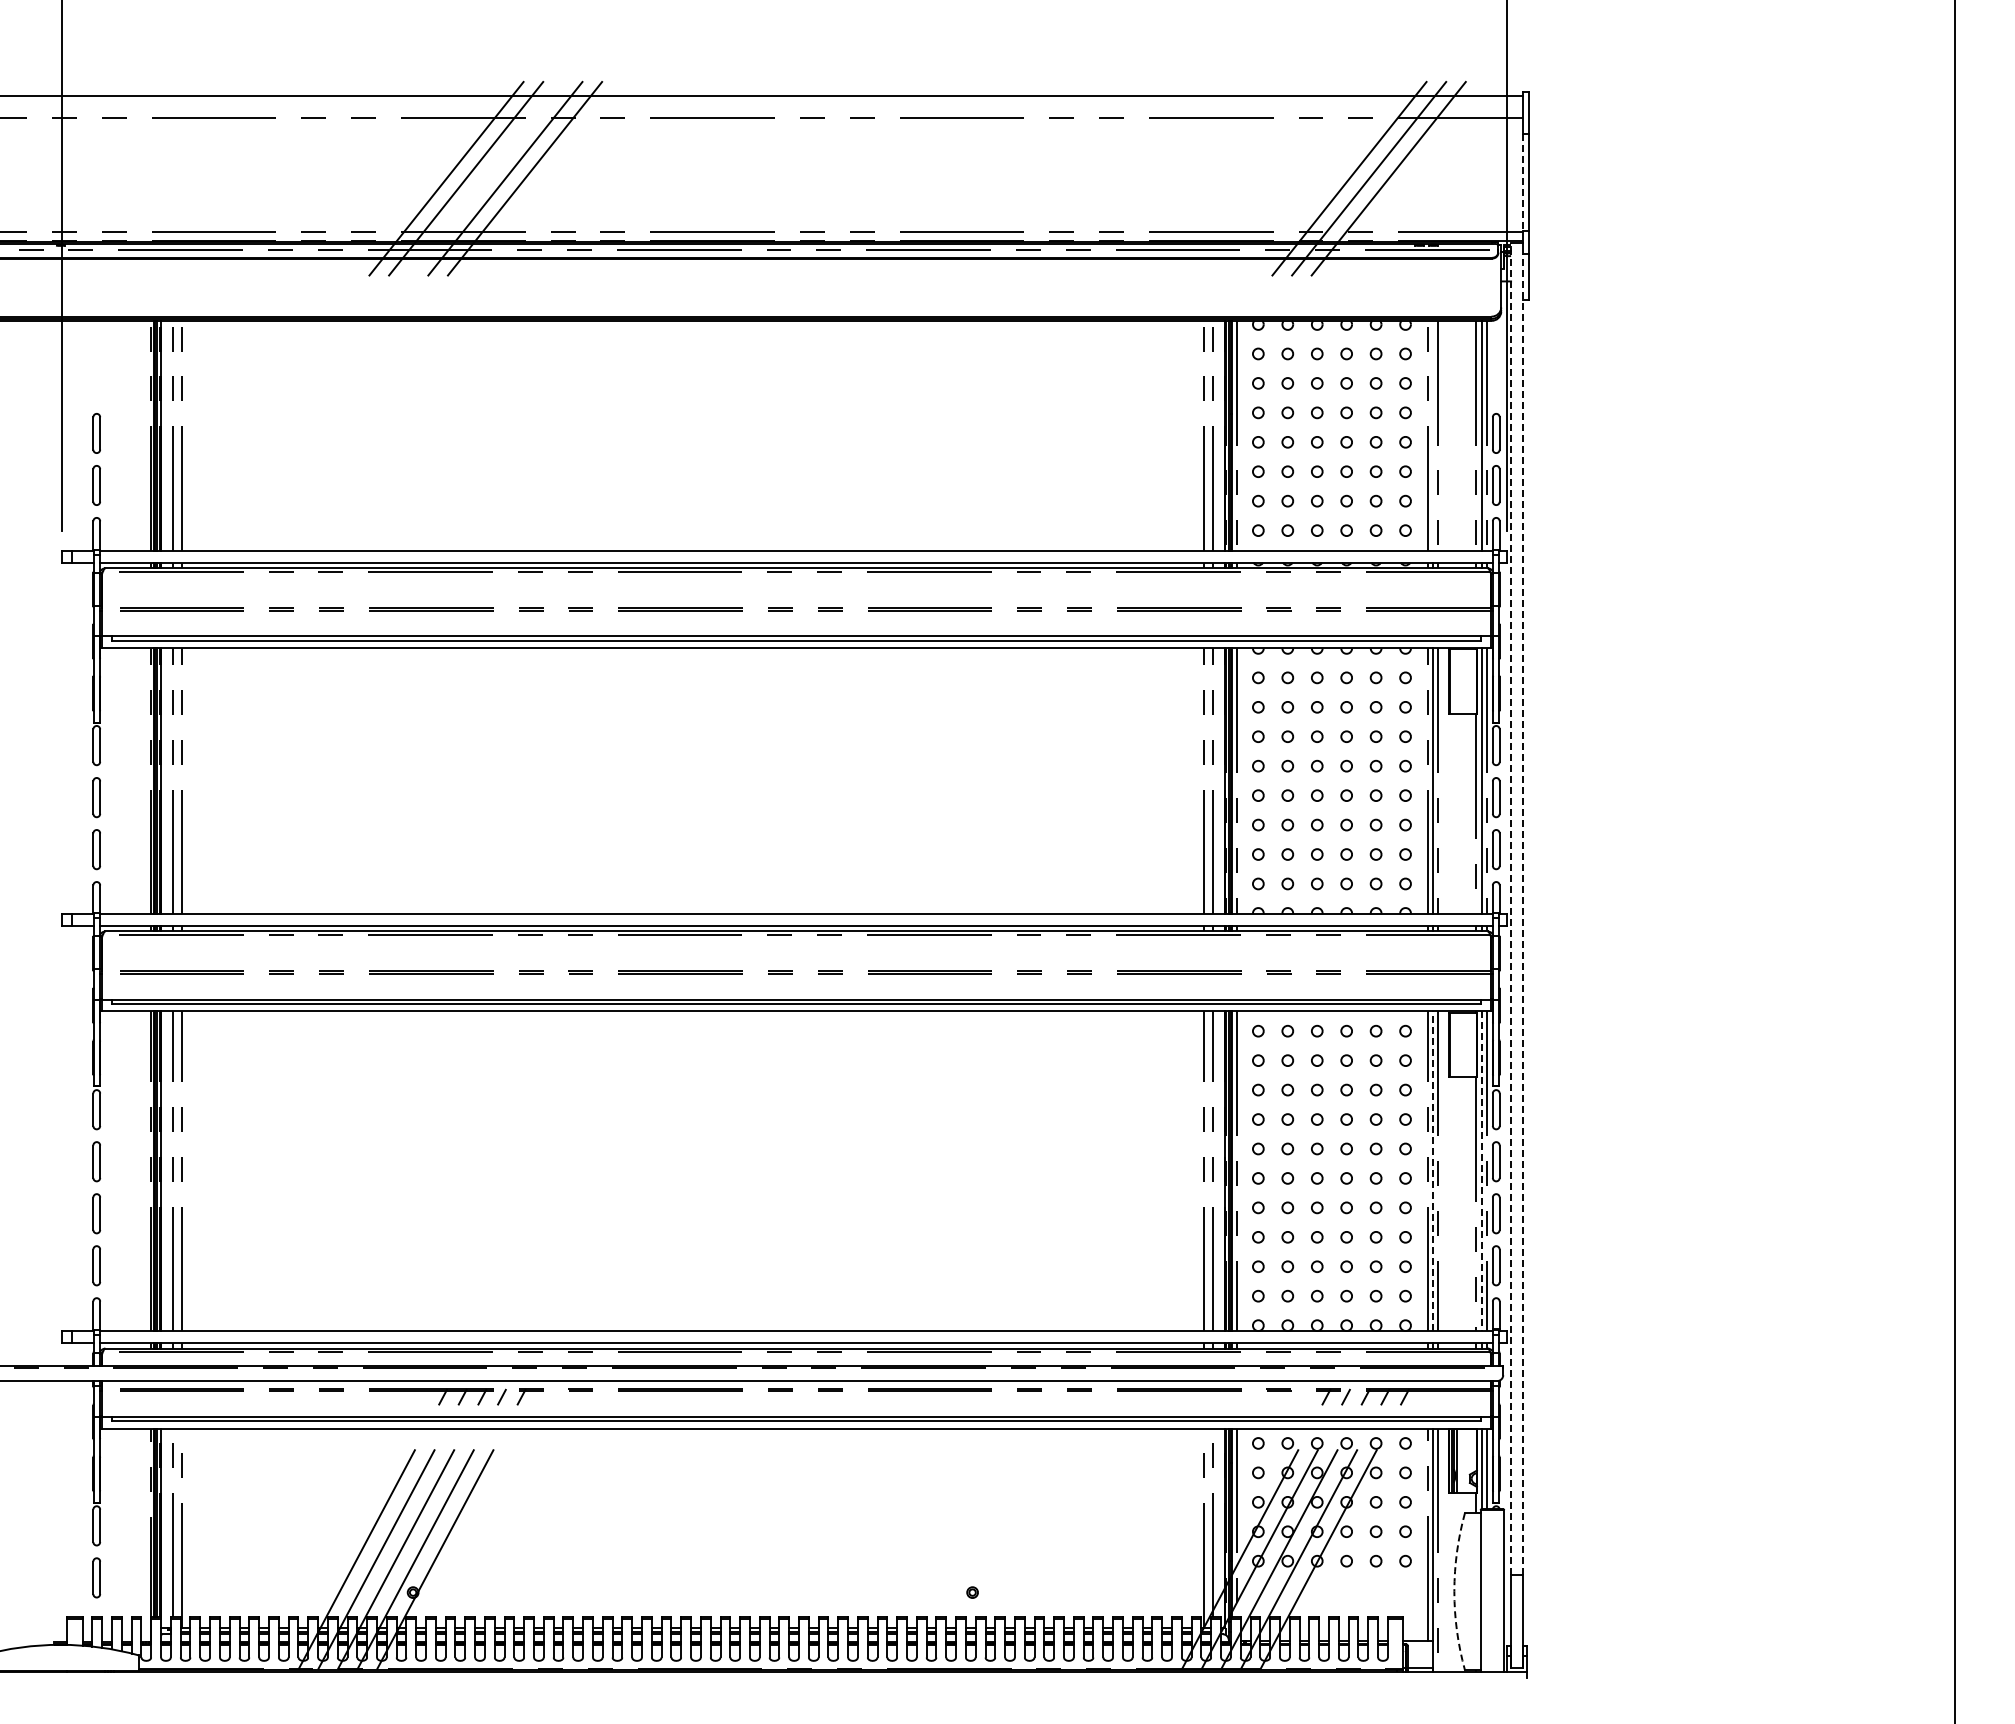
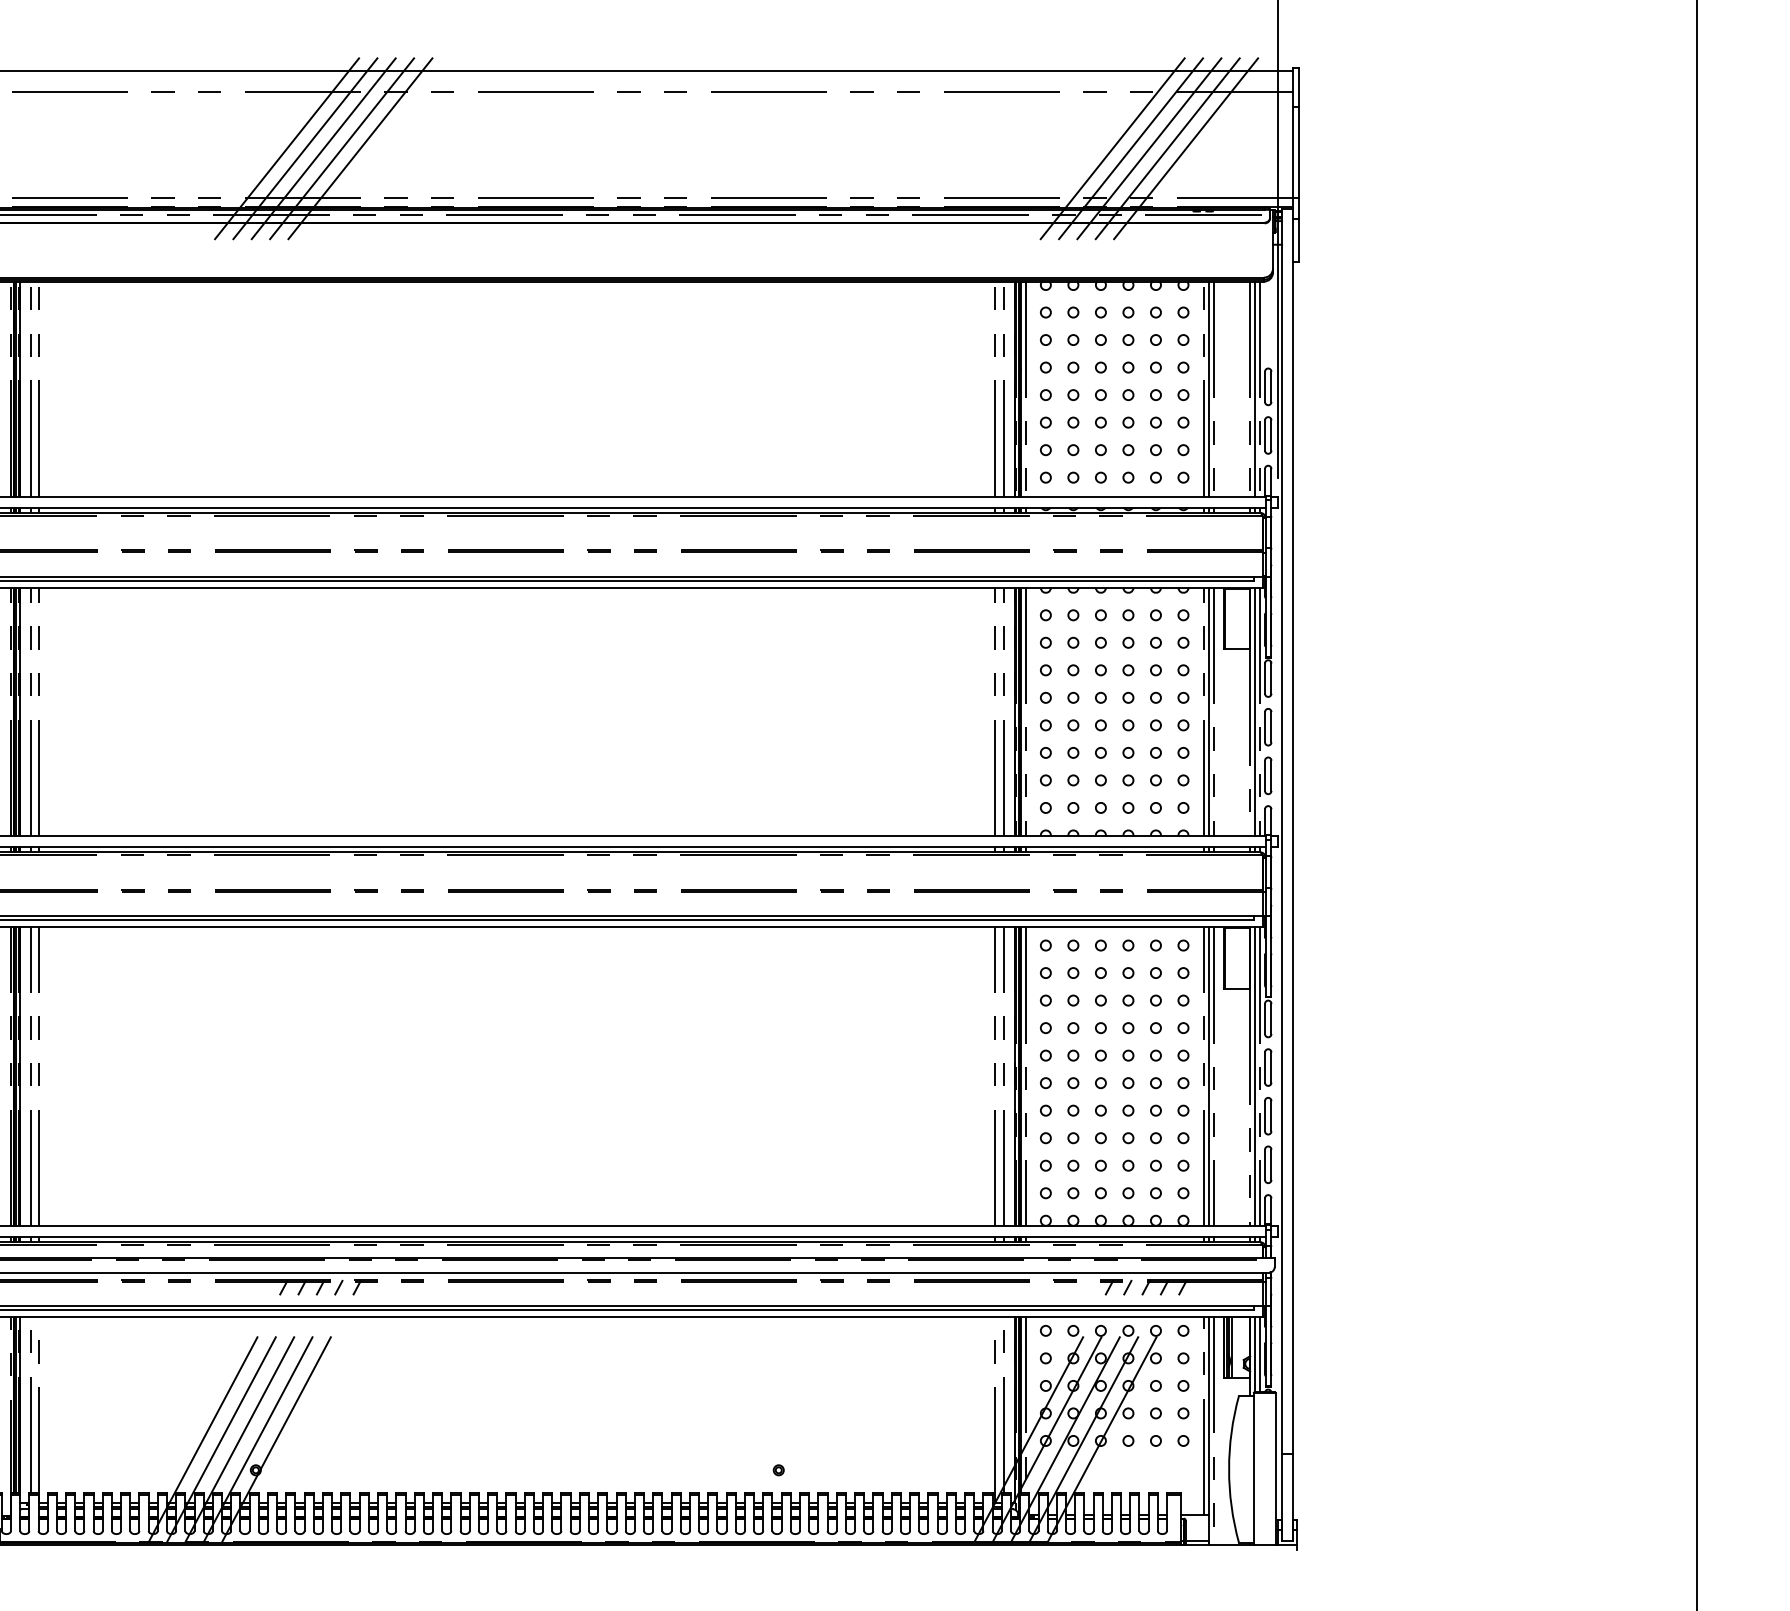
line: (486, 177) -> (324, 147), added
line: (1330, 177) -> (1113, 147), added
line: (1408, 177) -> (1186, 147), added
line: (1522, 182) -> (1292, 152), dashed -> solid
line: (1433, 435) -> (1209, 388), added
line: (1511, 909) -> (1282, 831), dashed -> solid
line: (1522, 914) -> (1292, 836), dashed -> solid
line: (1433, 1171) -> (1209, 1076), dashed -> solid
line: (1481, 1171) -> (1254, 1076), dashed -> solid
arc: (1454, 1591) -> (1229, 1469), dashed -> solid

